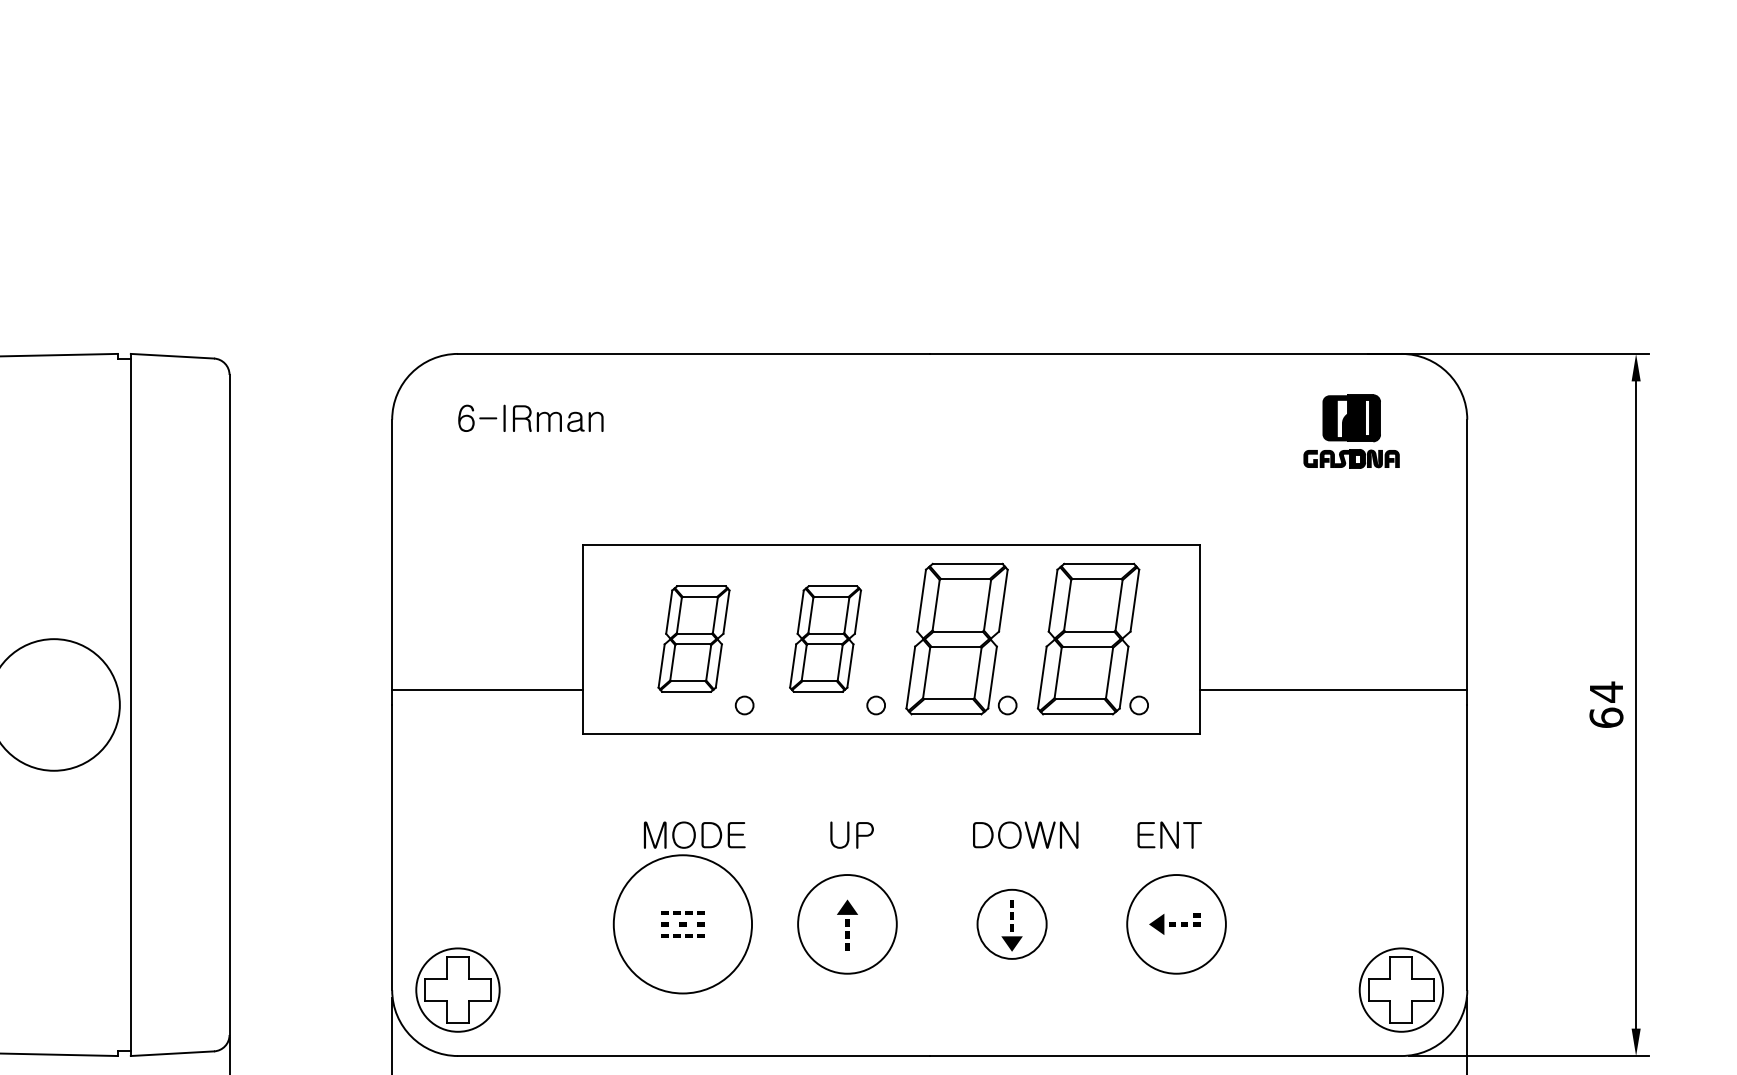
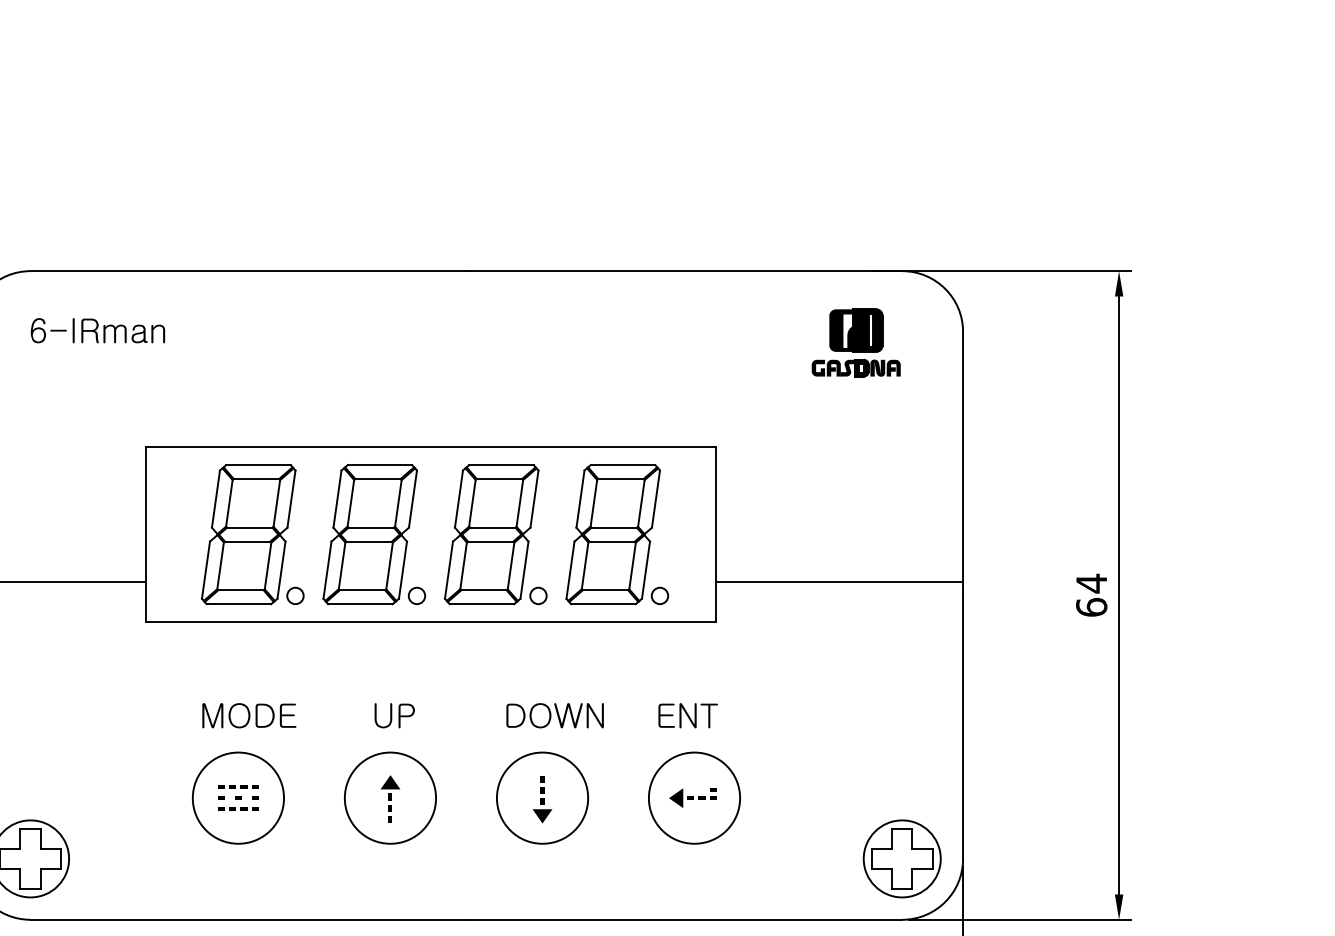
part: (693, 638) -> (248, 534), size x1.43
part: (825, 638) -> (370, 534), size x1.43
circle: (682, 924) -> (238, 798), size x0.71
circle: (1011, 924) -> (542, 798), size x1.43

